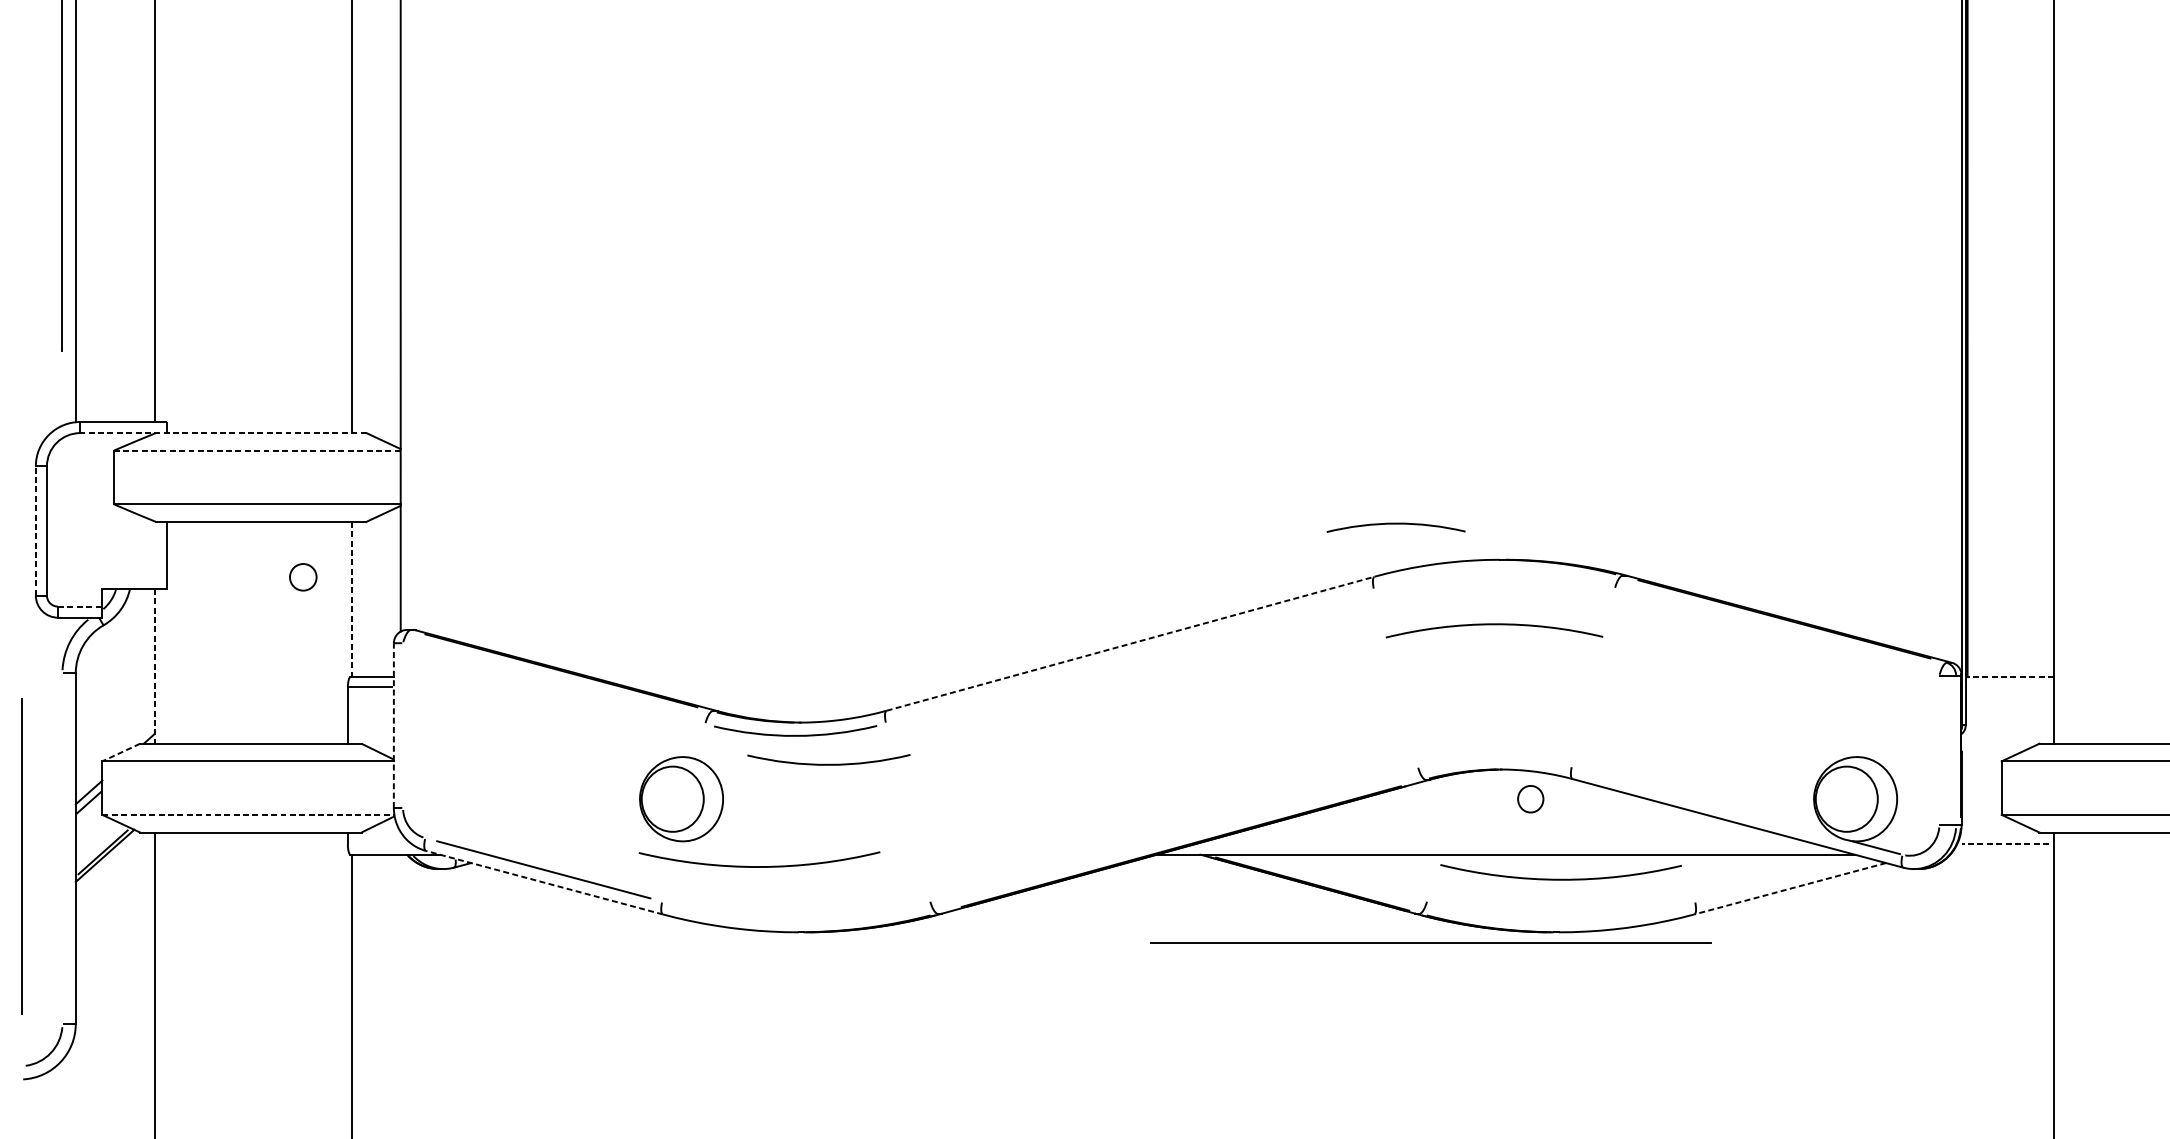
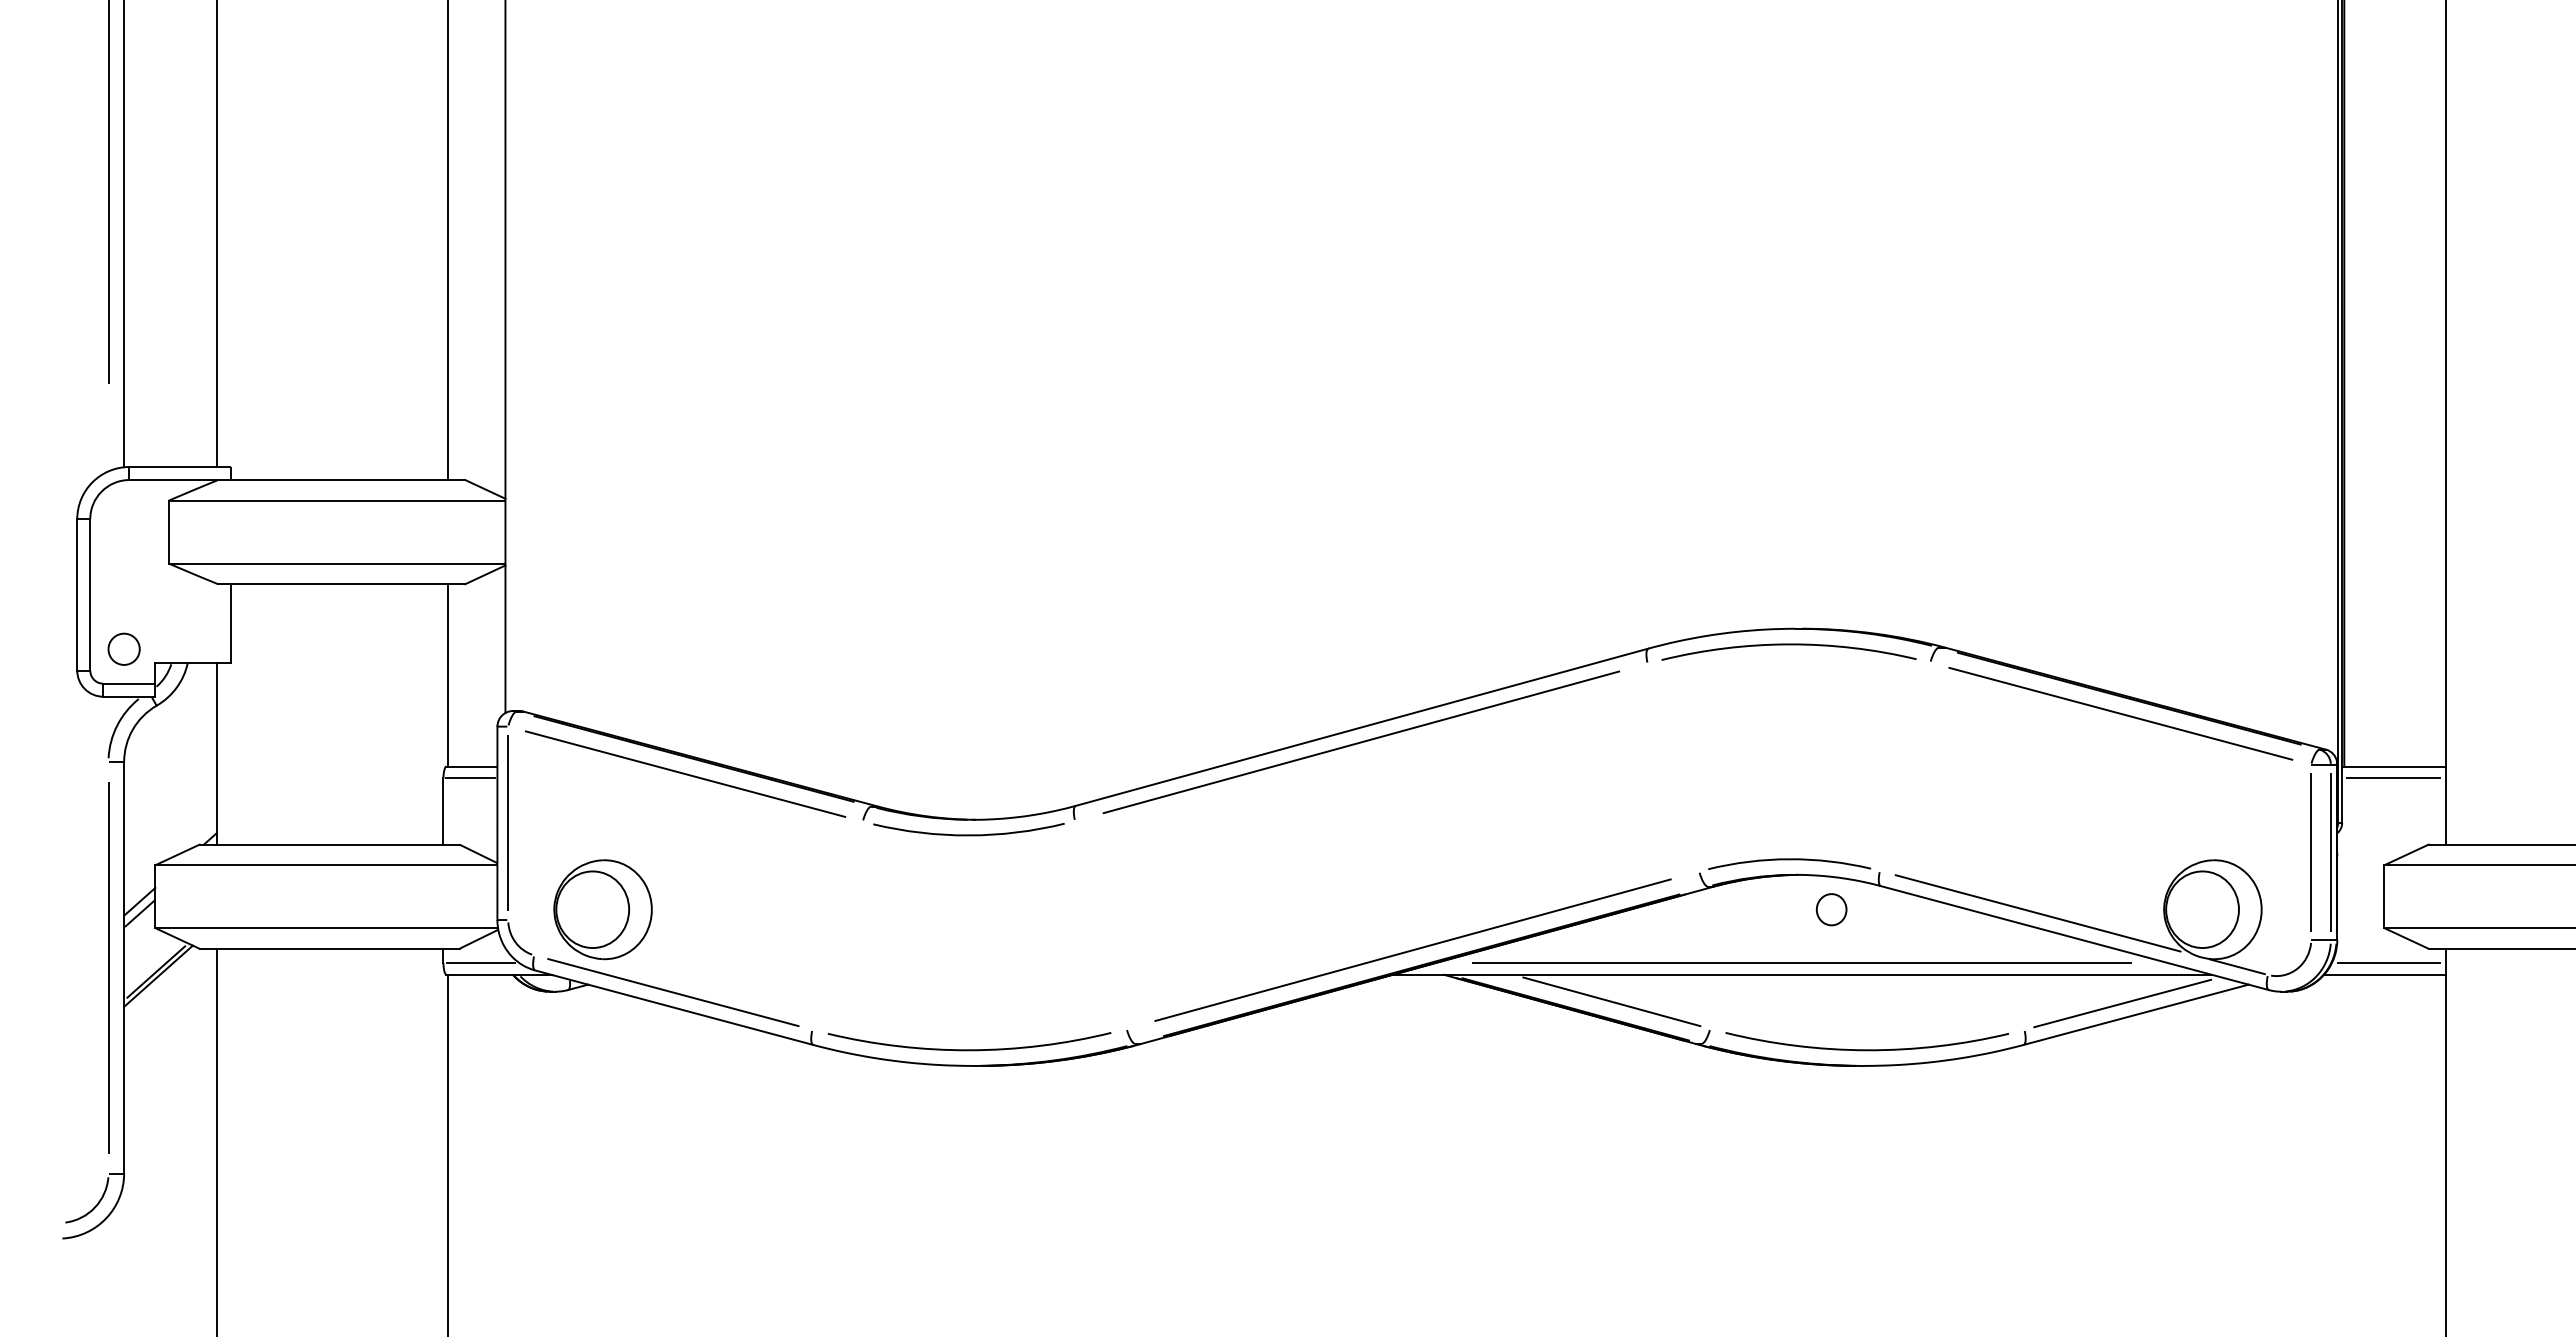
line: (223, 433) -> (297, 480), dashed -> solid
line: (256, 450) -> (336, 500), dashed -> solid
curve: (1395, 524) -> (1789, 860), moved
line: (36, 530) -> (77, 594), dashed -> solid
circle: (302, 576) -> (123, 648), moved
line: (352, 599) -> (448, 675), dashed -> solid
line: (80, 606) -> (129, 683), dashed -> solid
curve: (1493, 625) -> (1788, 645), moved
line: (1776, 632) -> (2120, 713), added
line: (1130, 643) -> (1362, 727), dashed -> solid
line: (1130, 656) -> (1361, 742), added
line: (154, 666) -> (216, 753), dashed -> solid
line: (2009, 677) -> (2393, 766), dashed -> solid
line: (554, 683) -> (685, 773), added
line: (2009, 687) -> (2393, 778), added
line: (393, 725) -> (497, 823), dashed -> solid
line: (403, 725) -> (508, 823), added
line: (1939, 749) -> (2311, 851), added
line: (1955, 749) -> (2330, 851), added
line: (121, 753) -> (177, 855), dashed -> solid
curve: (828, 764) -> (1007, 868), removed
part: (681, 799) -> (602, 909), moved
line: (1706, 802) -> (2037, 913), added
line: (249, 815) -> (327, 928), dashed -> solid
line: (1173, 833) -> (1412, 949), added
line: (380, 844) -> (481, 962), added
line: (2005, 844) -> (2388, 962), dashed -> solid
line: (2001, 854) -> (2384, 974), added
line: (22, 856) -> (108, 967), moved
curve: (759, 866) -> (969, 1049), moved
line: (1343, 877) -> (1611, 1001), added
curve: (1561, 879) -> (1867, 1049), moved
line: (1778, 879) -> (2122, 1003), added
line: (544, 882) -> (674, 1007), dashed -> solid
line: (1789, 888) -> (2135, 1014), dashed -> solid
line: (1430, 943) -> (1801, 962), moved

